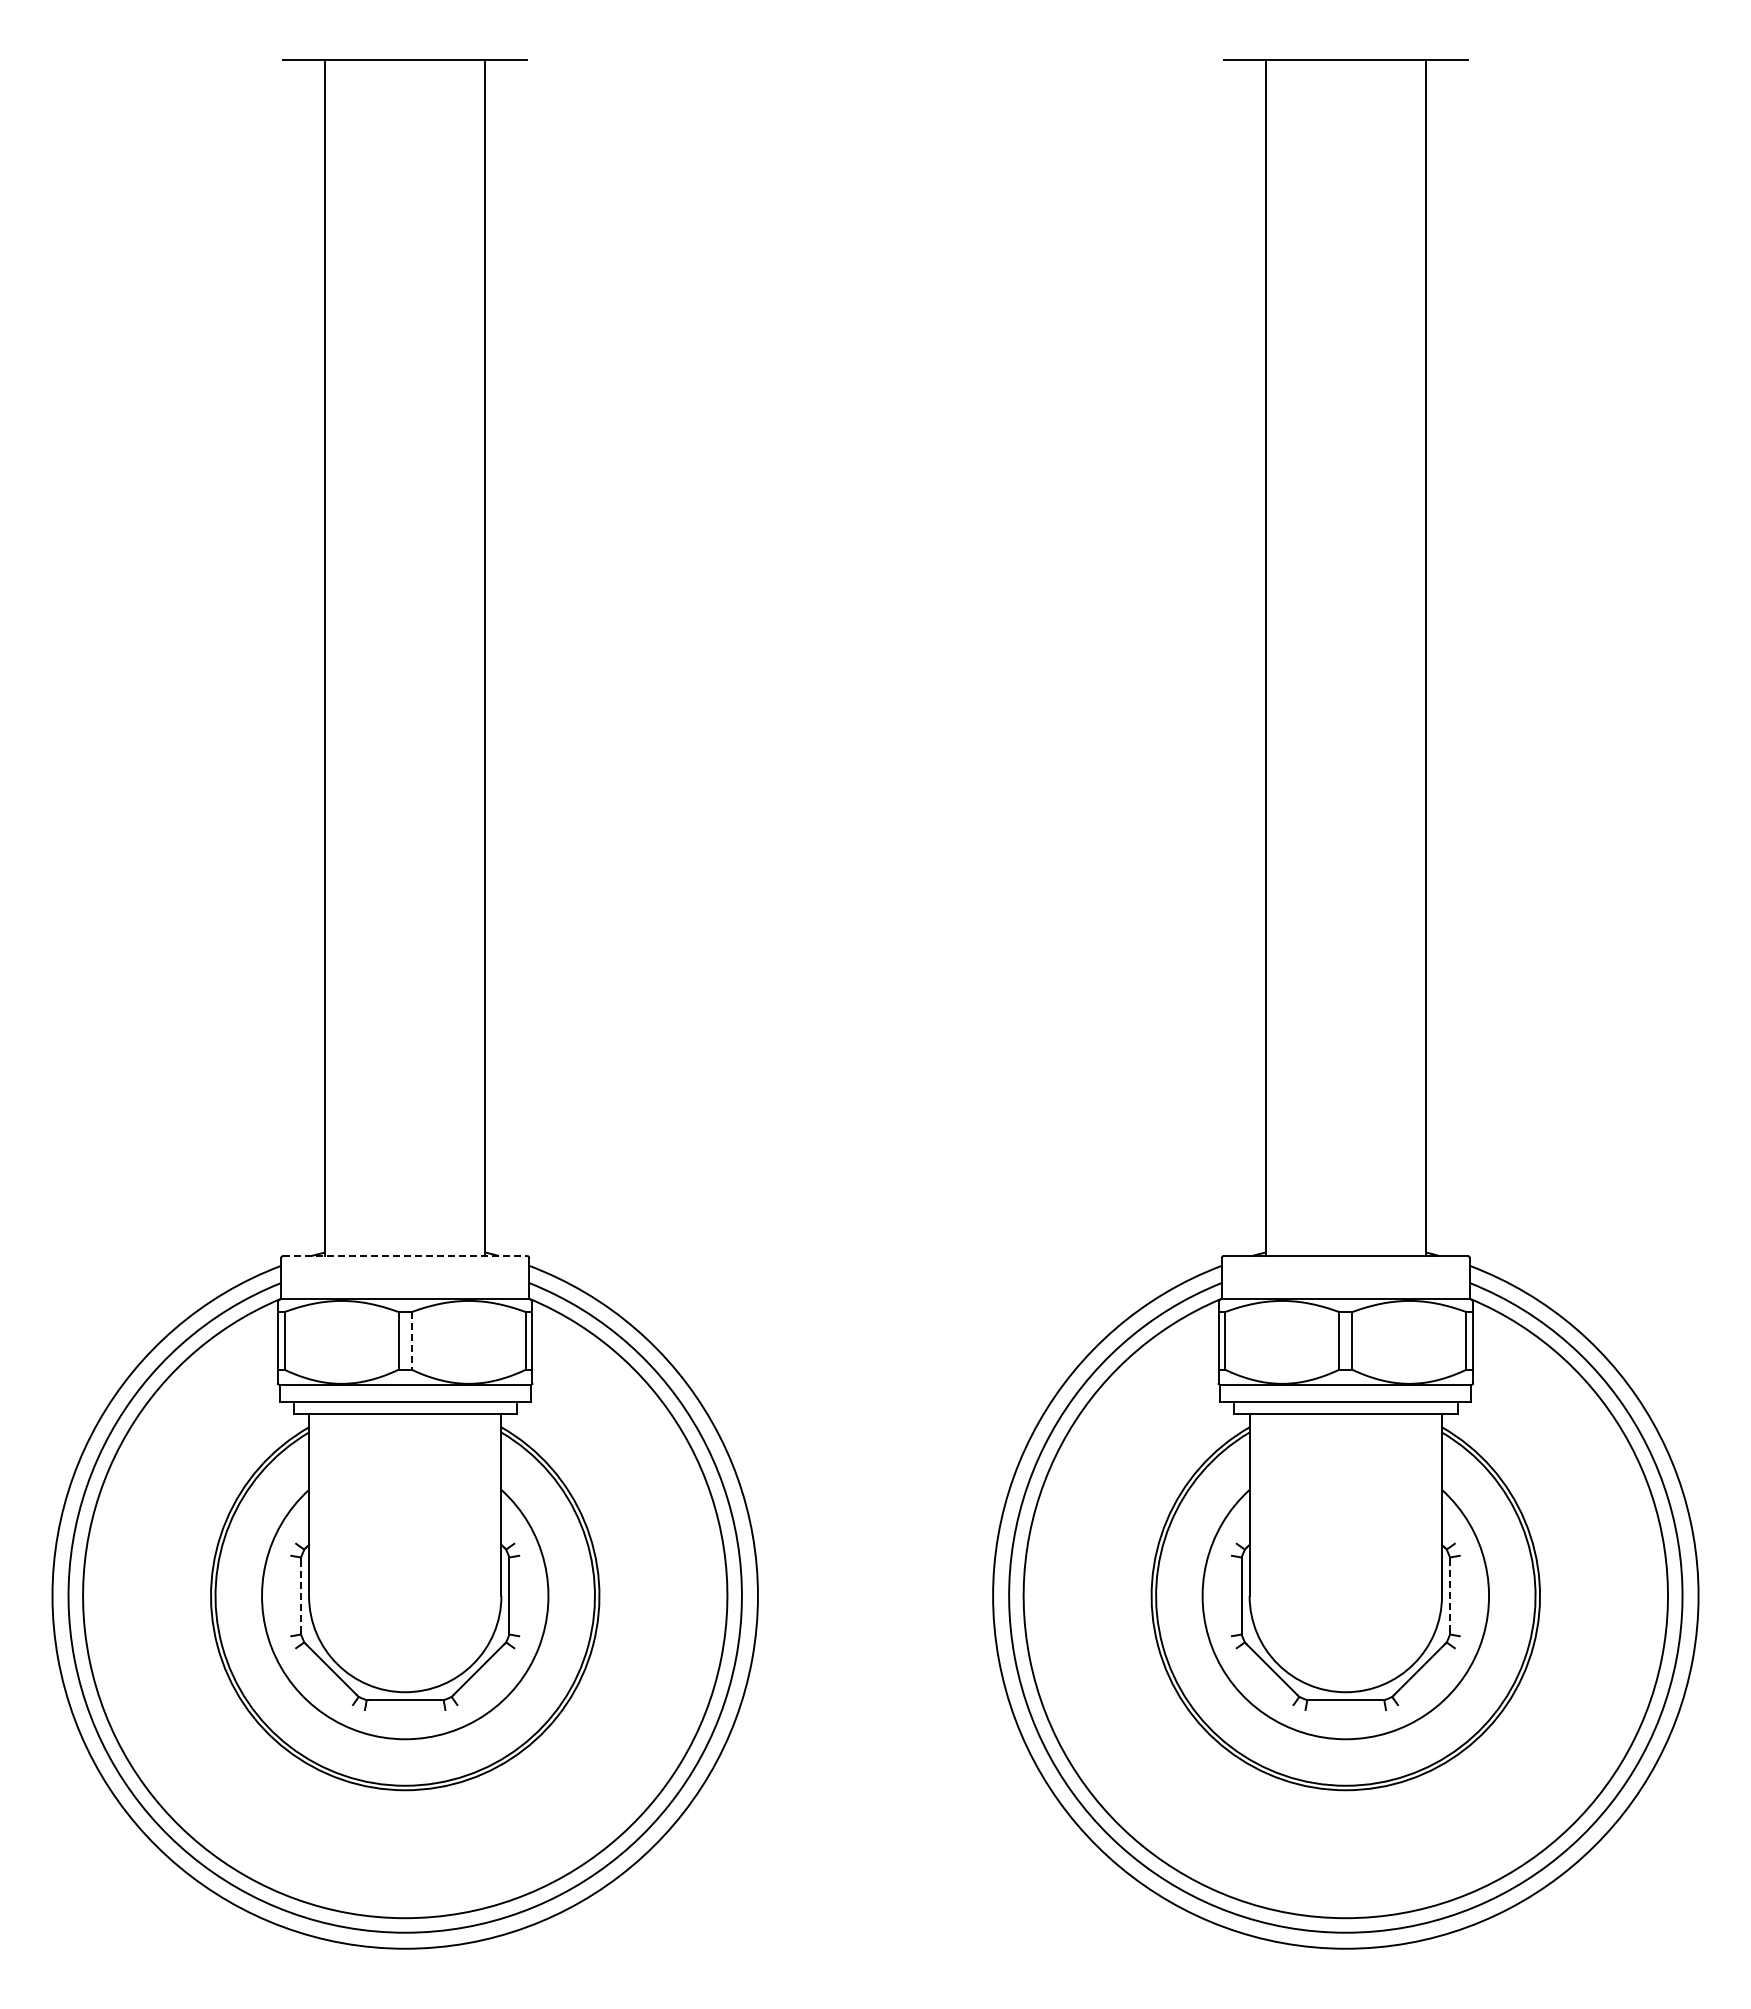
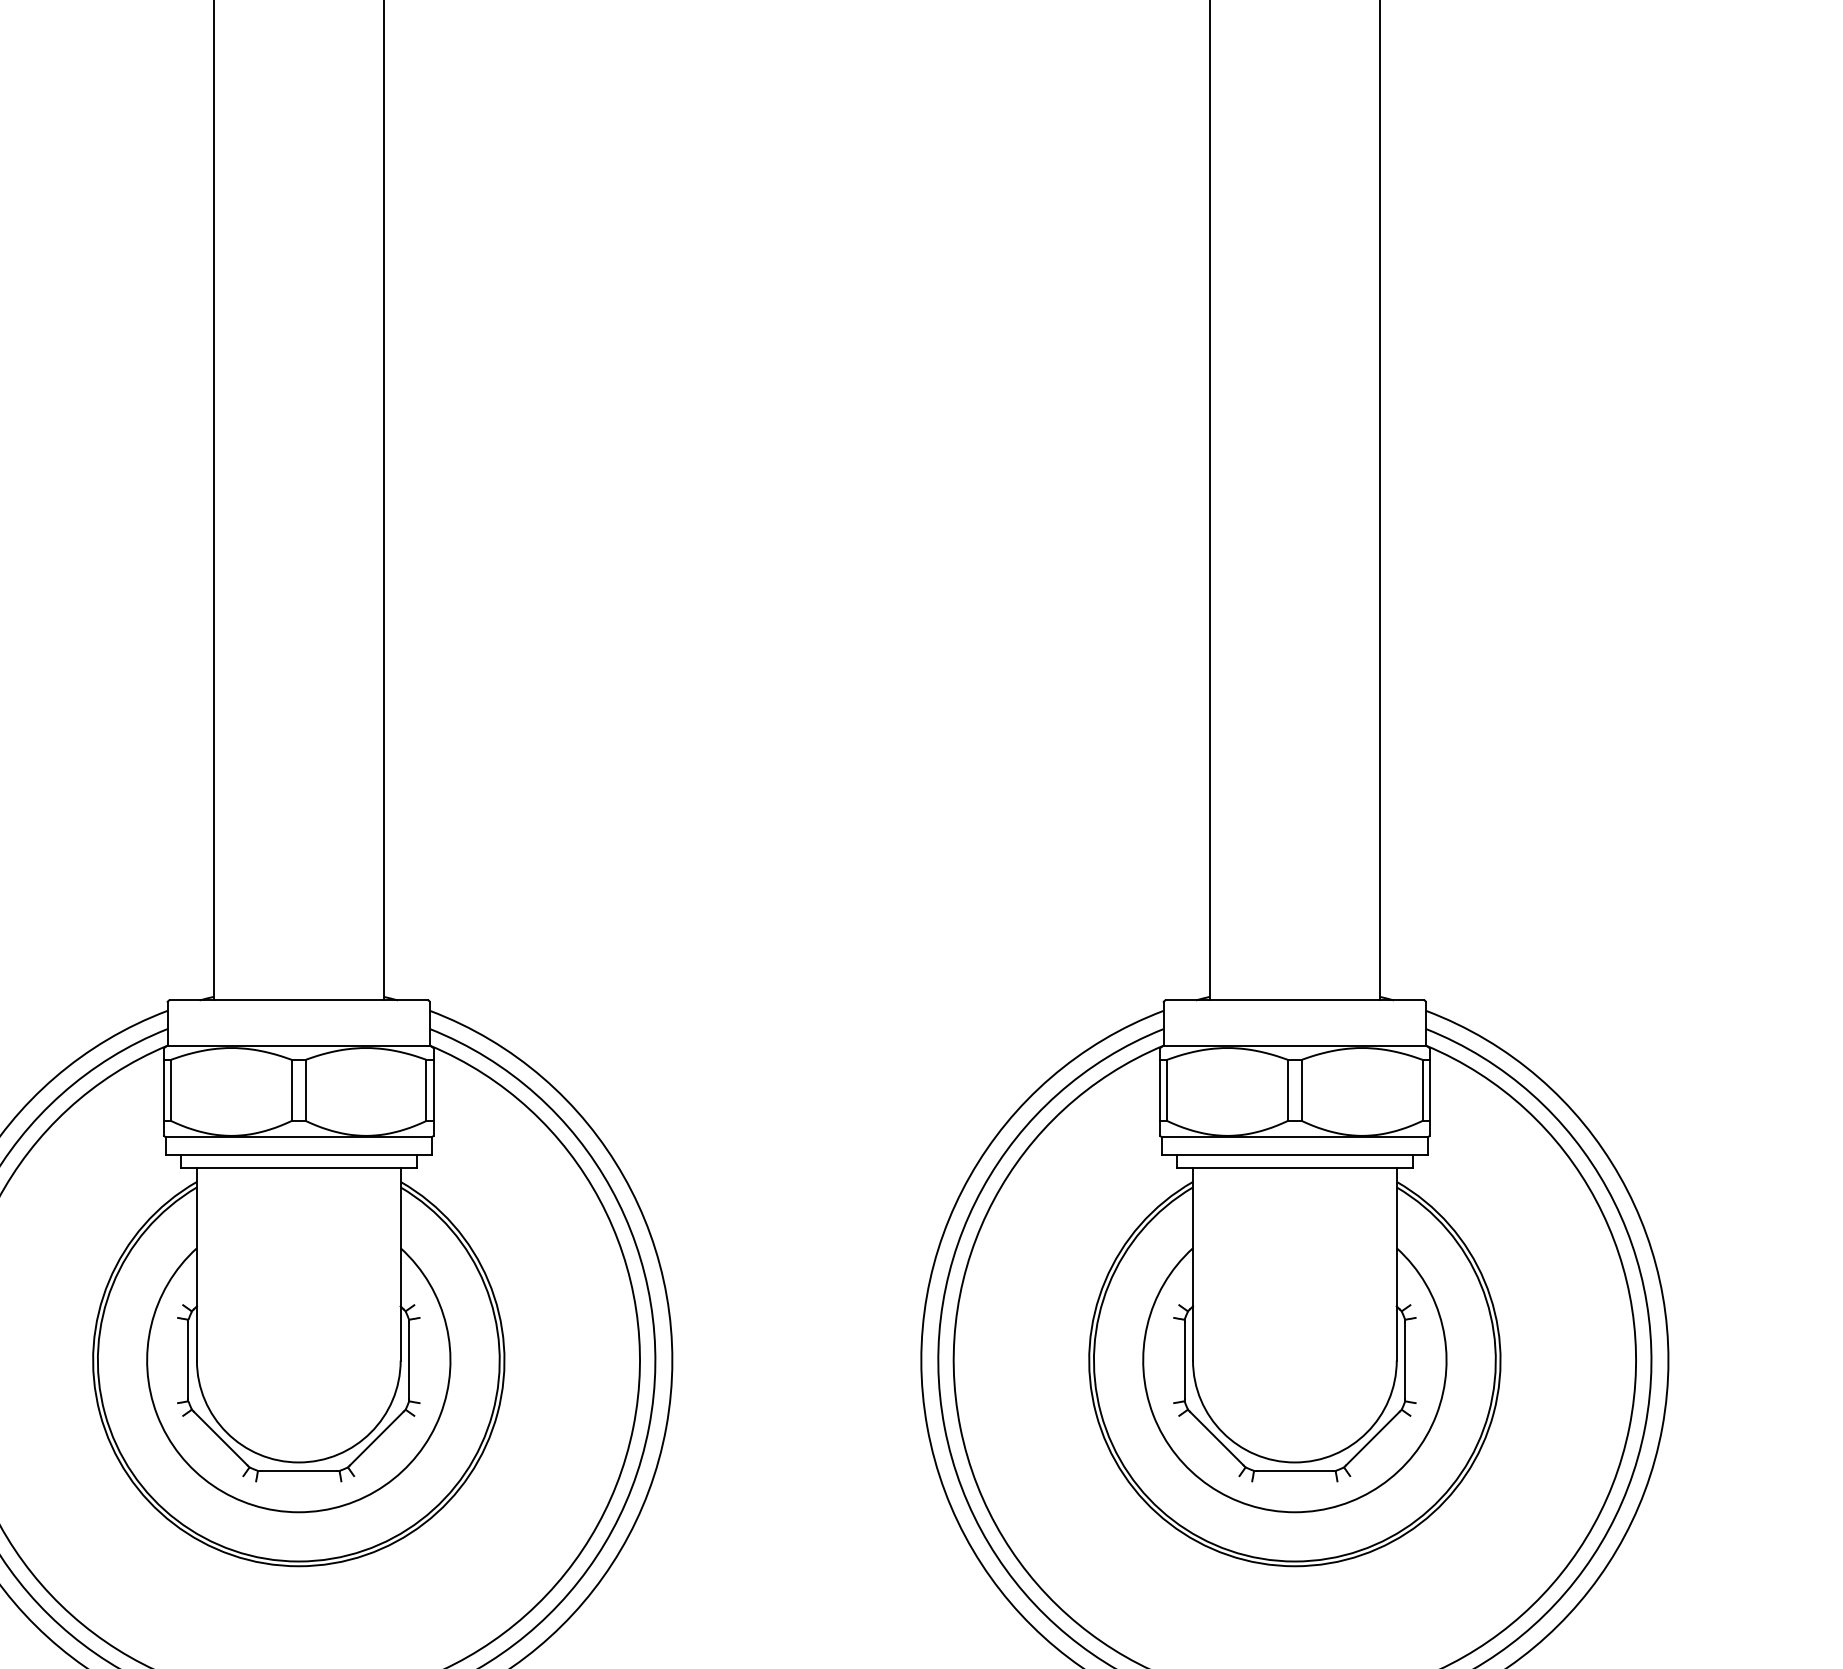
line: (405, 1255) -> (299, 999), dashed -> solid
line: (411, 1340) -> (305, 1089), dashed -> solid
line: (301, 1596) -> (188, 1361), dashed -> solid
line: (1450, 1596) -> (1405, 1361), dashed -> solid

